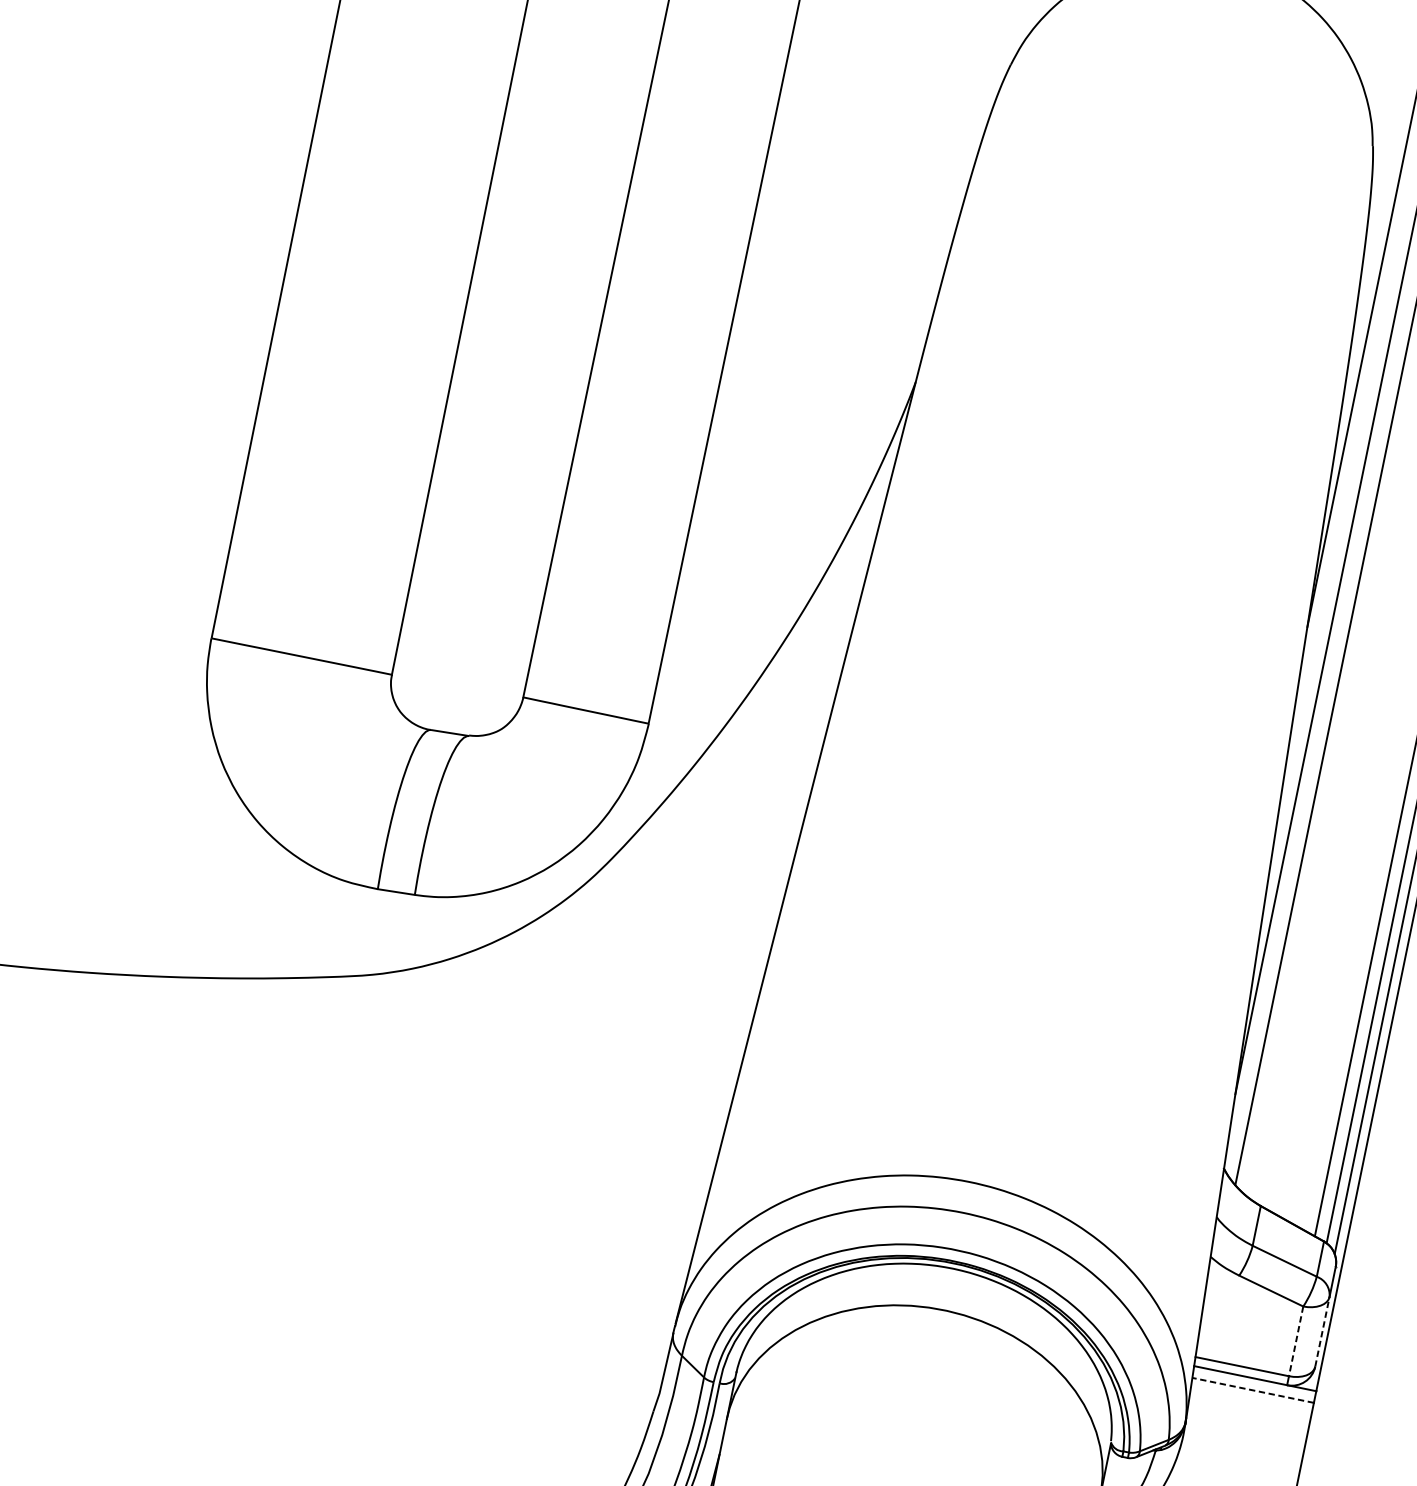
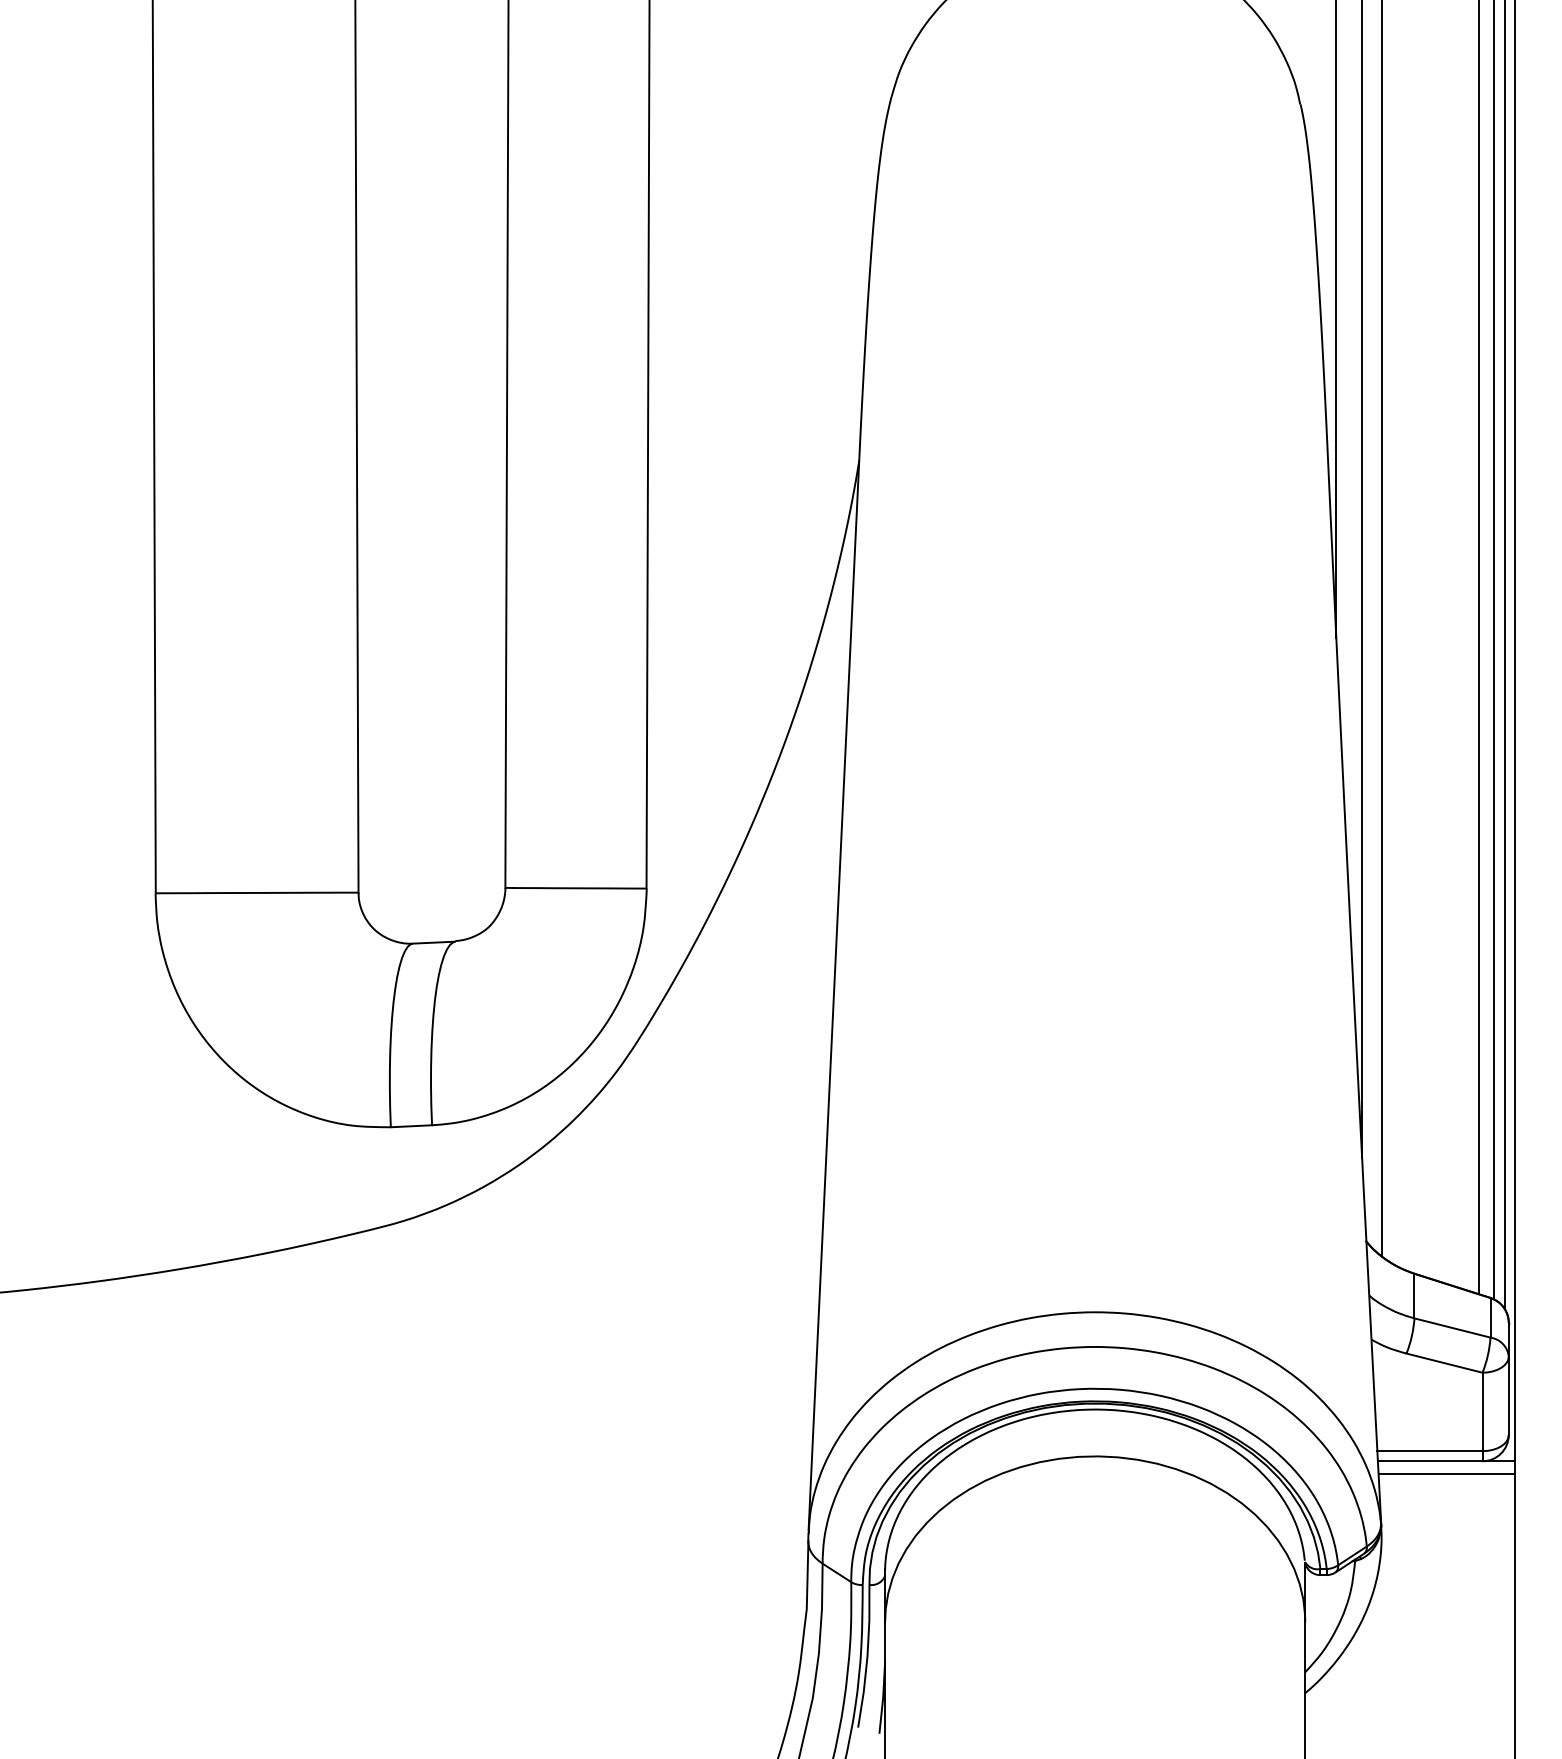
line: (1322, 1331) -> (1508, 1395), dashed -> solid
line: (1296, 1341) -> (1482, 1412), dashed -> solid
line: (1252, 1390) -> (1446, 1474), dashed -> solid

